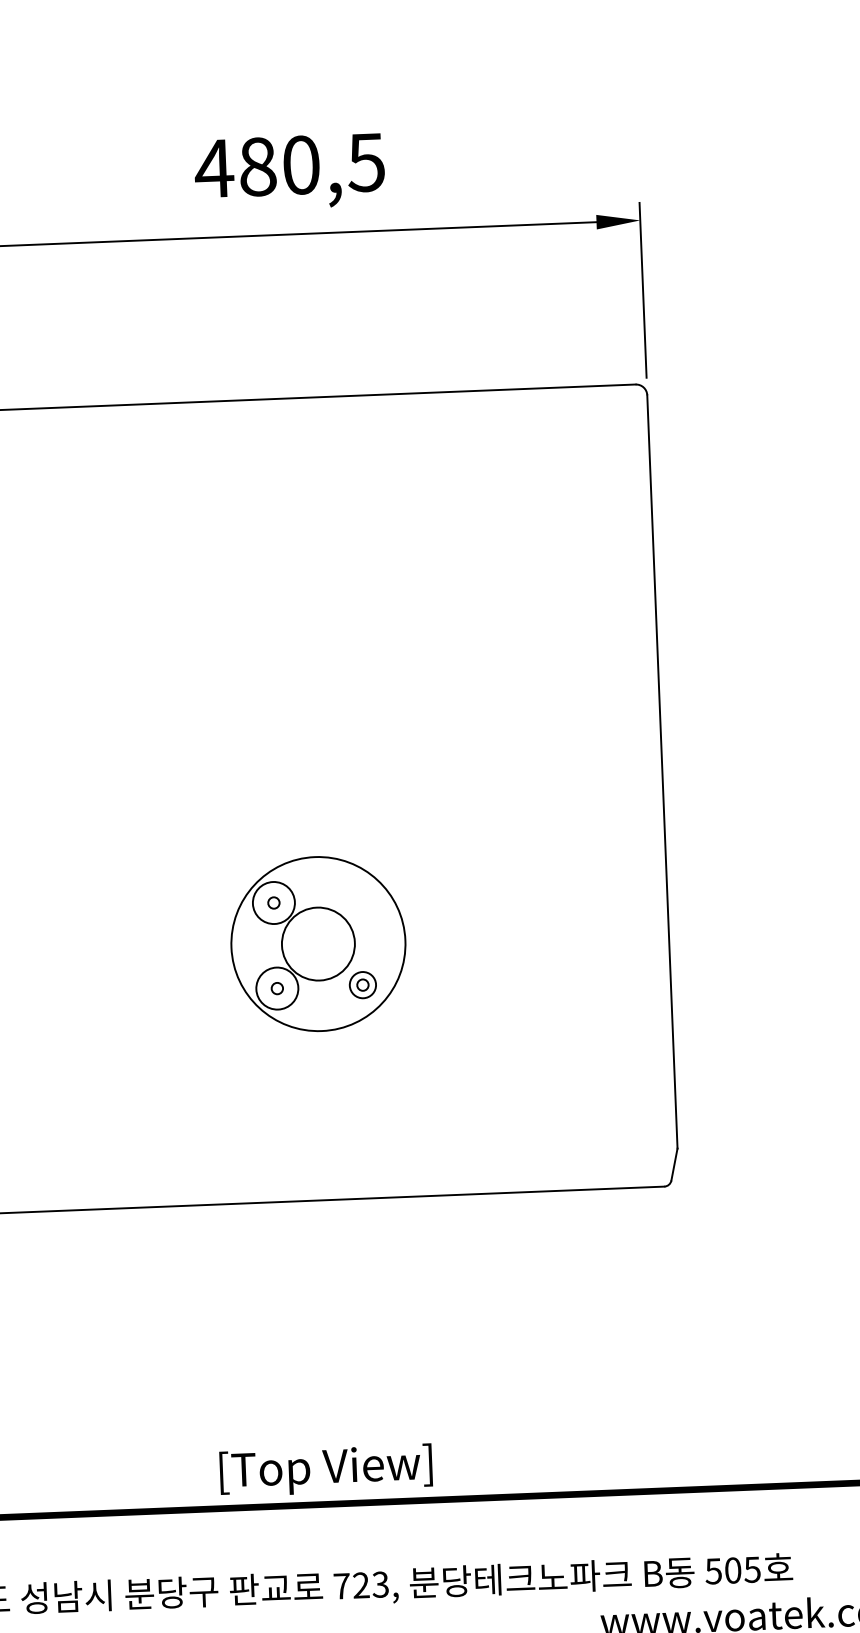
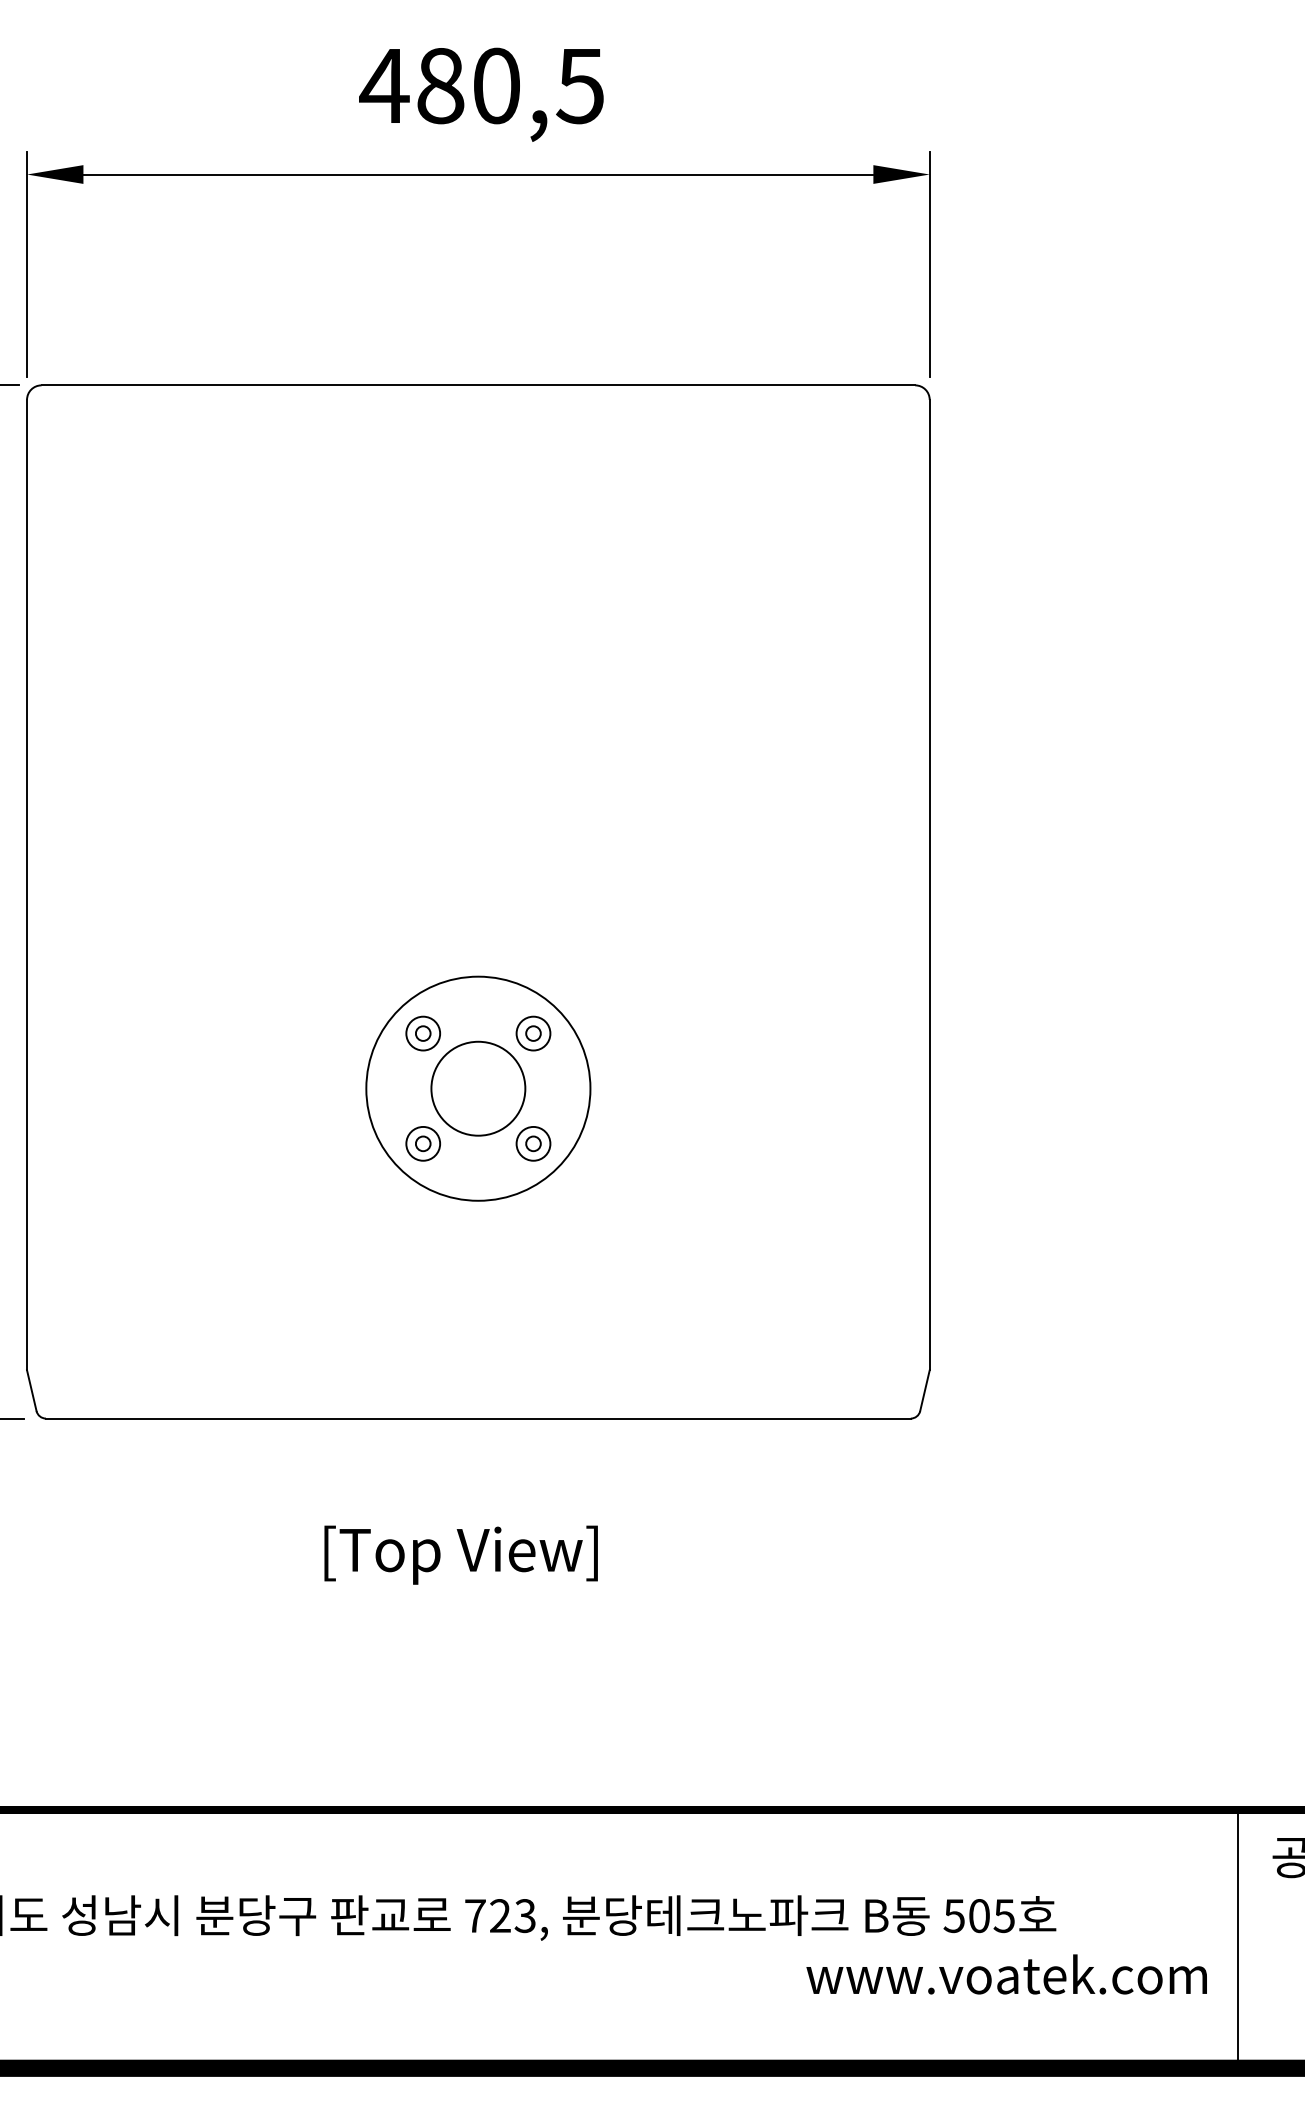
part: (359, 899) -> (533, 1033), added
circle: (274, 902) -> (423, 1033), size x0.62
circle: (277, 988) -> (423, 1143), size x0.62
text: (325, 1469) -> (460, 1554), moved

